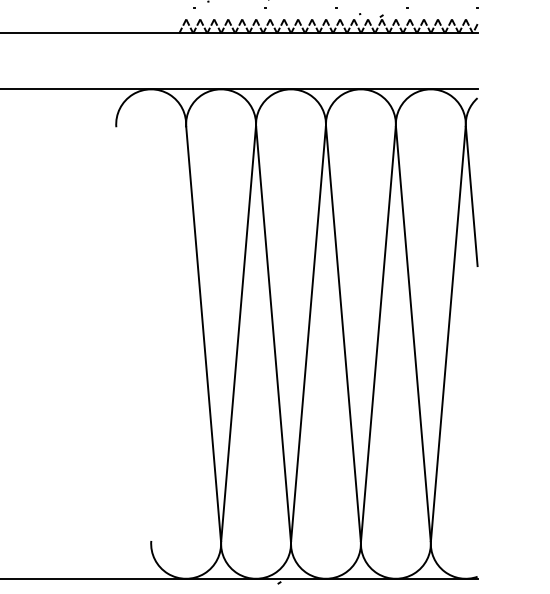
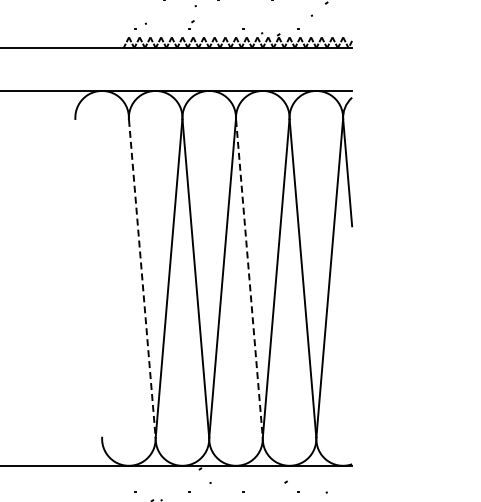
line: (203, 334) -> (142, 278), solid -> dashed
line: (343, 334) -> (249, 278), solid -> dashed

